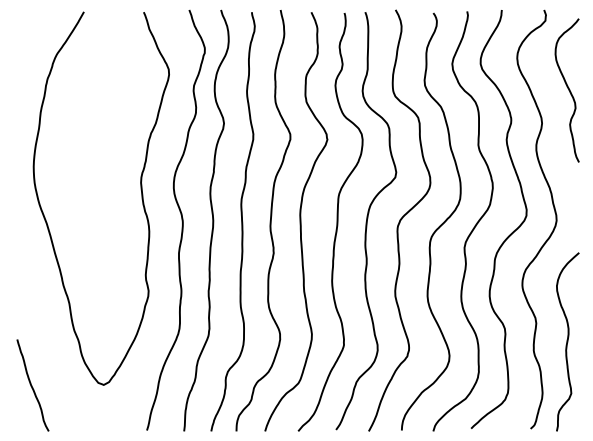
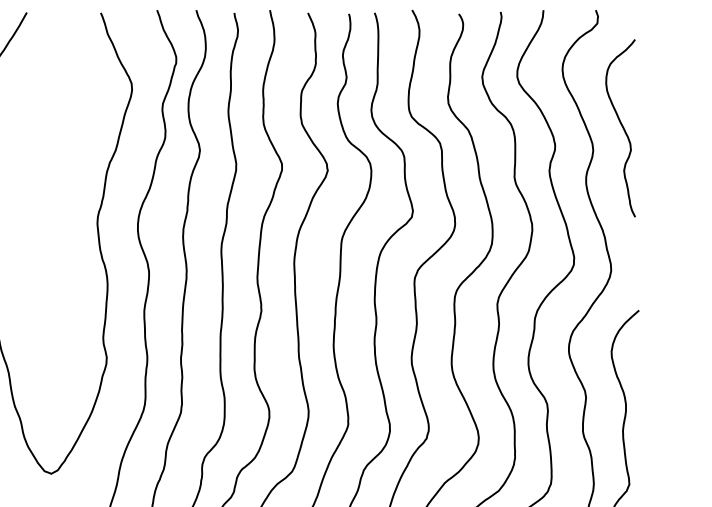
curve: (568, 90) -> (622, 128), moved

